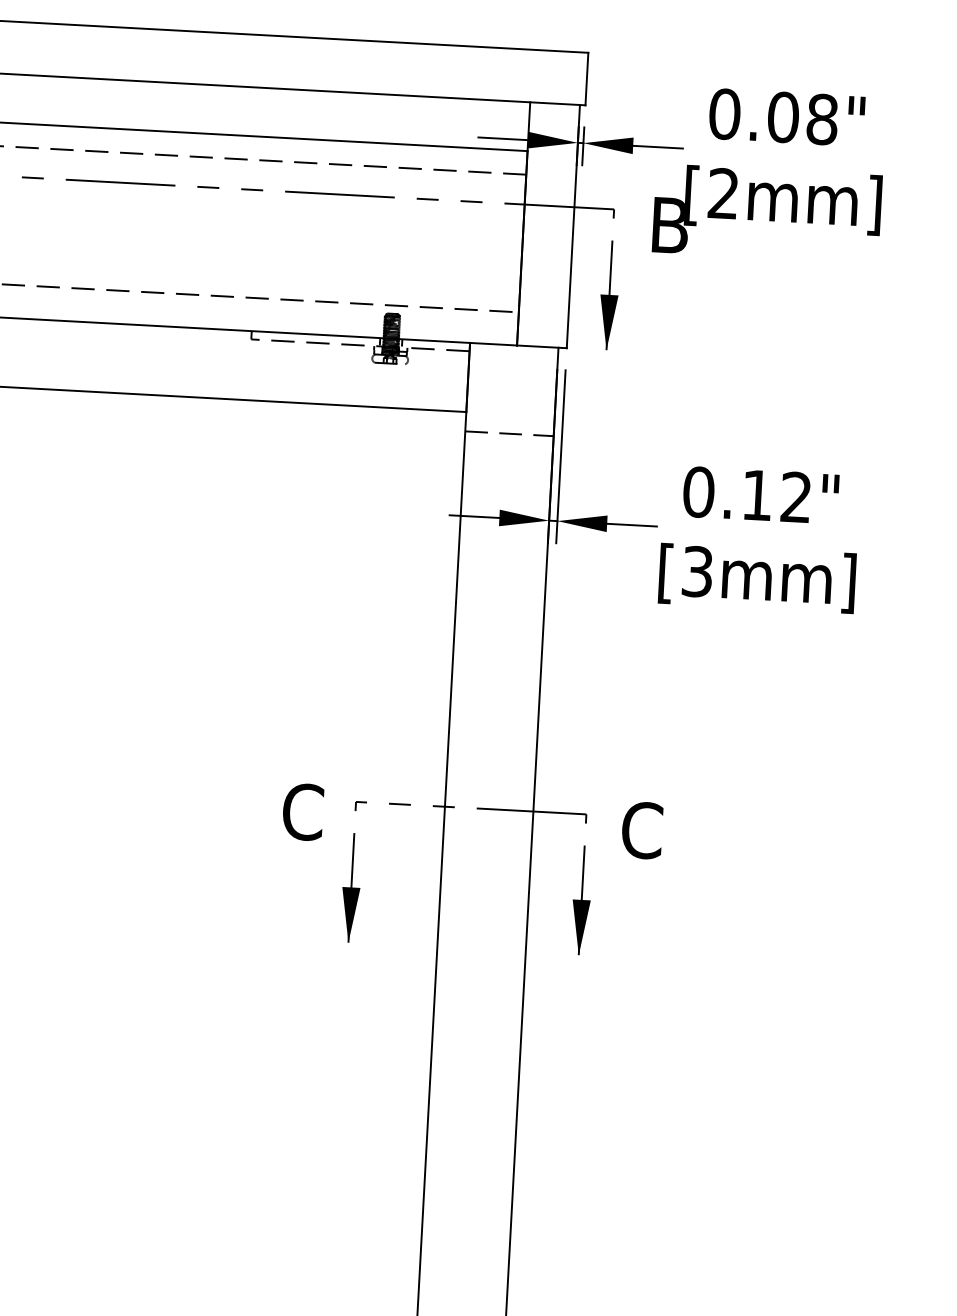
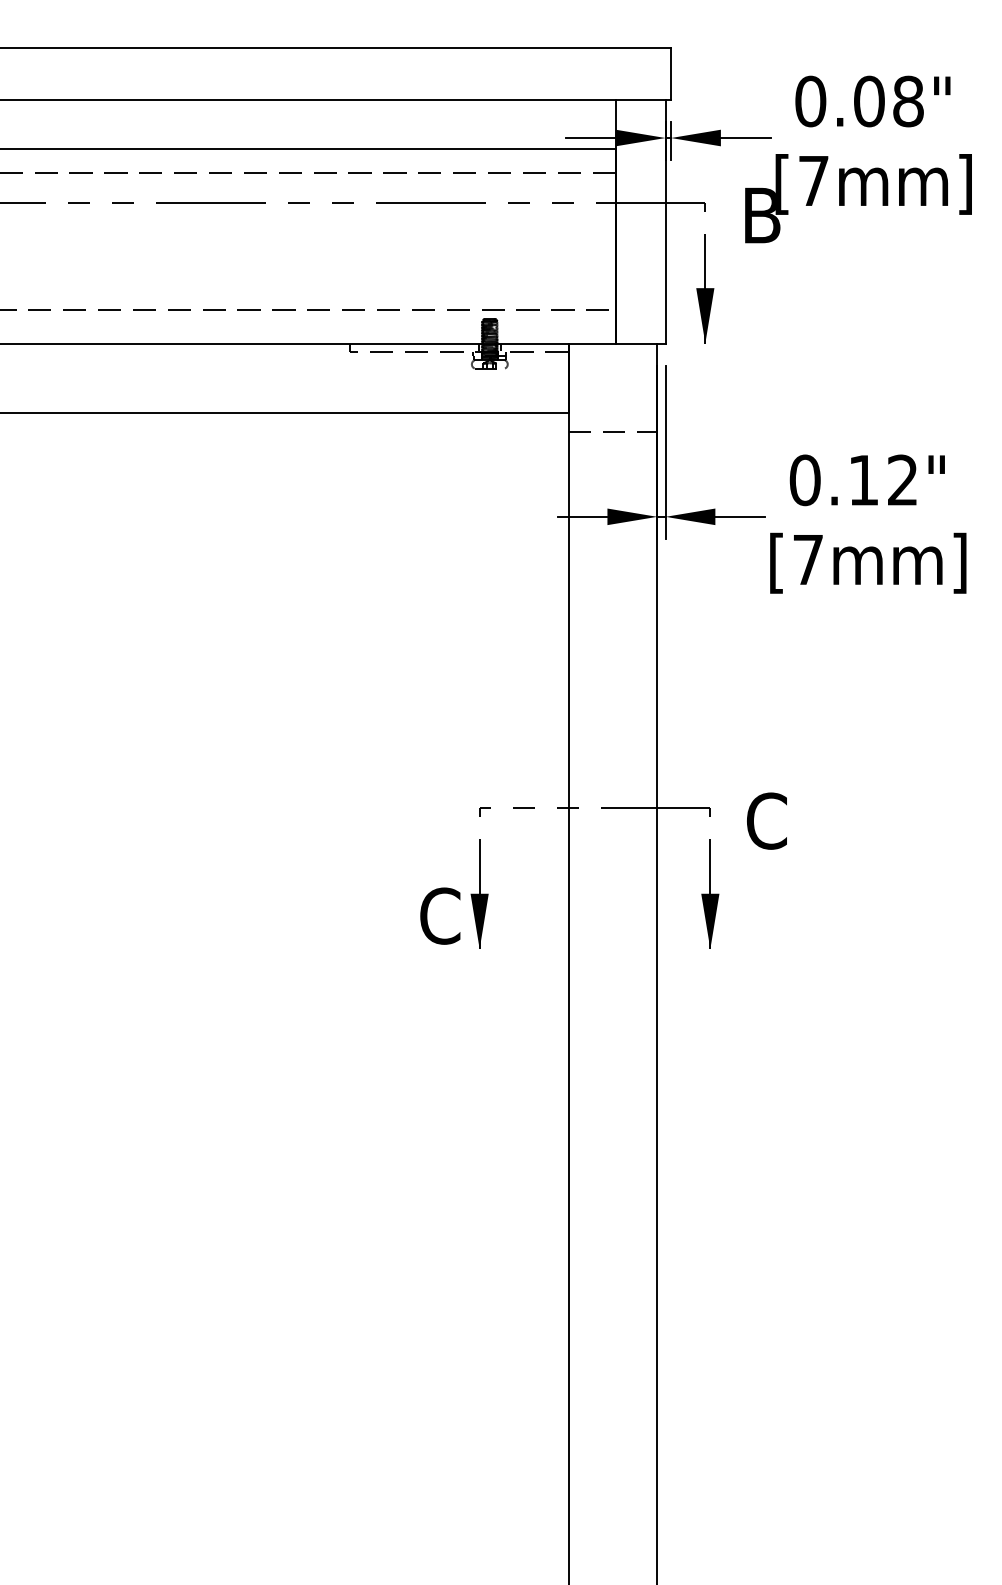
text: (723, 193) -> (813, 180), [2mm] -> [7mm]
text: (696, 571) -> (807, 559), [3mm] -> [7mm]
text: (303, 811) -> (440, 915), moved

